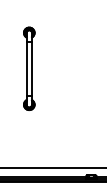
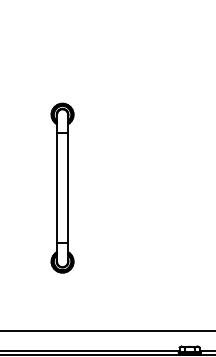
part: (29, 68) -> (62, 187), moved

